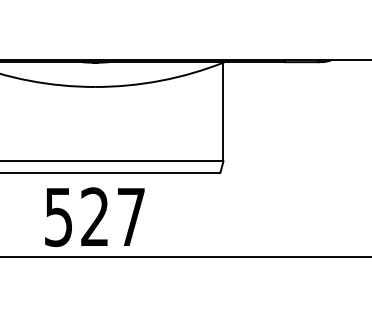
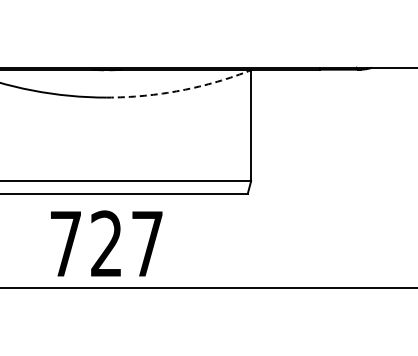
arc: (160, 80) -> (180, 90), solid -> dashed
text: (58, 217) -> (65, 244), 527 -> 727

